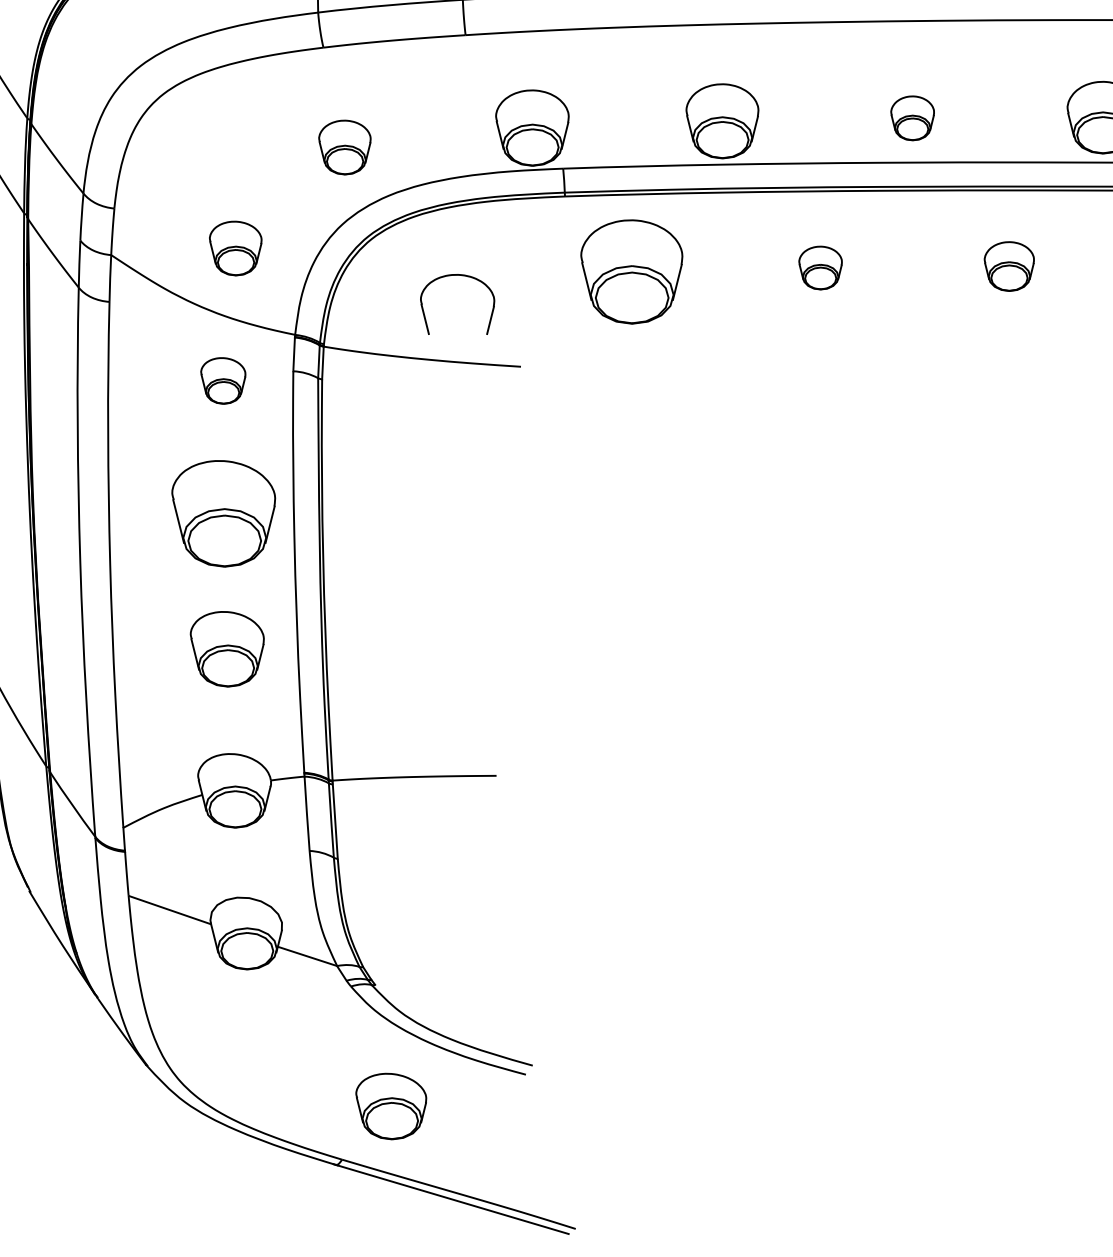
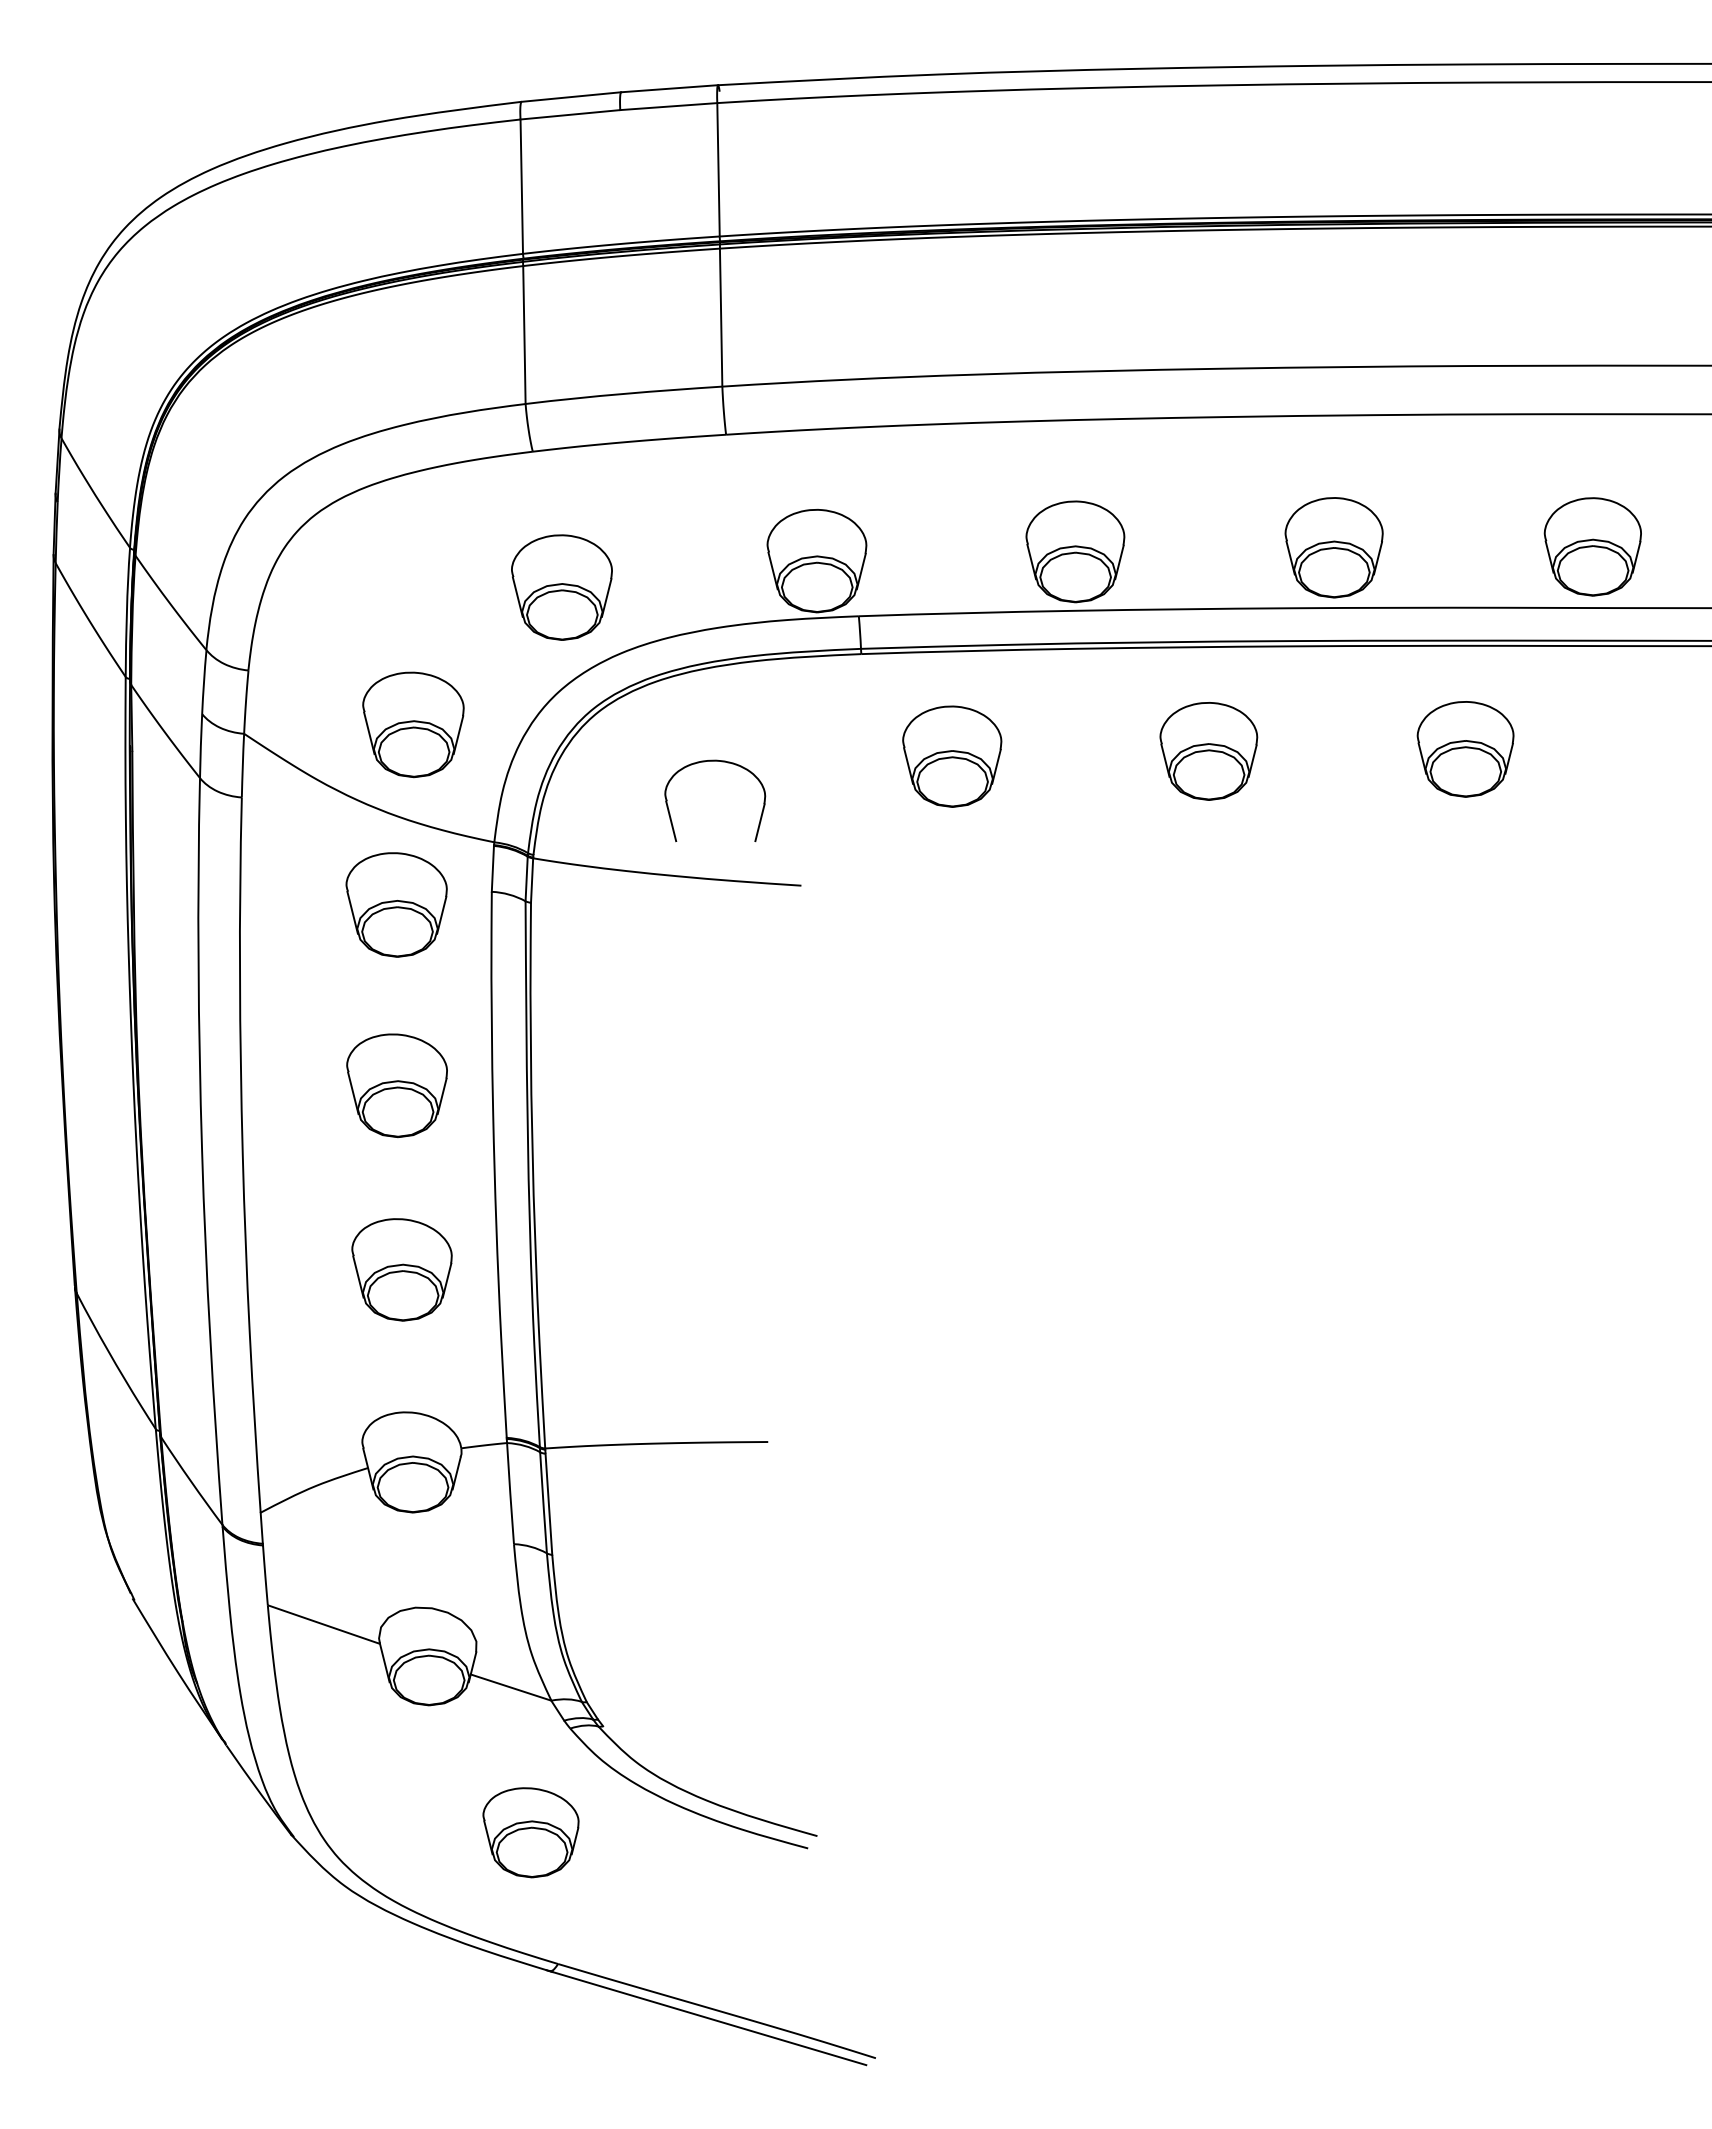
part: (912, 118) -> (1333, 547), size x1.67
part: (344, 147) -> (561, 587), size x1.43
part: (235, 248) -> (413, 724), size x1.43
part: (1009, 266) -> (1465, 749), size x1.43
part: (820, 268) -> (1208, 751), size x1.67
part: (632, 271) -> (952, 756), size x0.71
part: (223, 380) -> (396, 904), size x1.67
part: (223, 513) -> (396, 1085), size x0.71
part: (390, 1106) -> (530, 1832), moved

